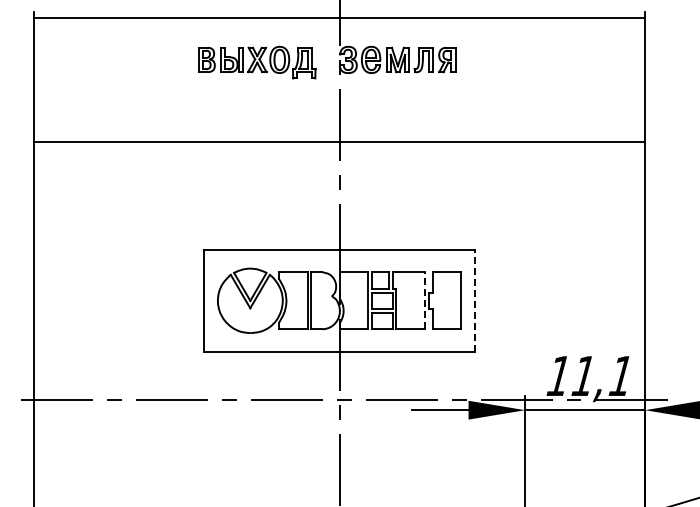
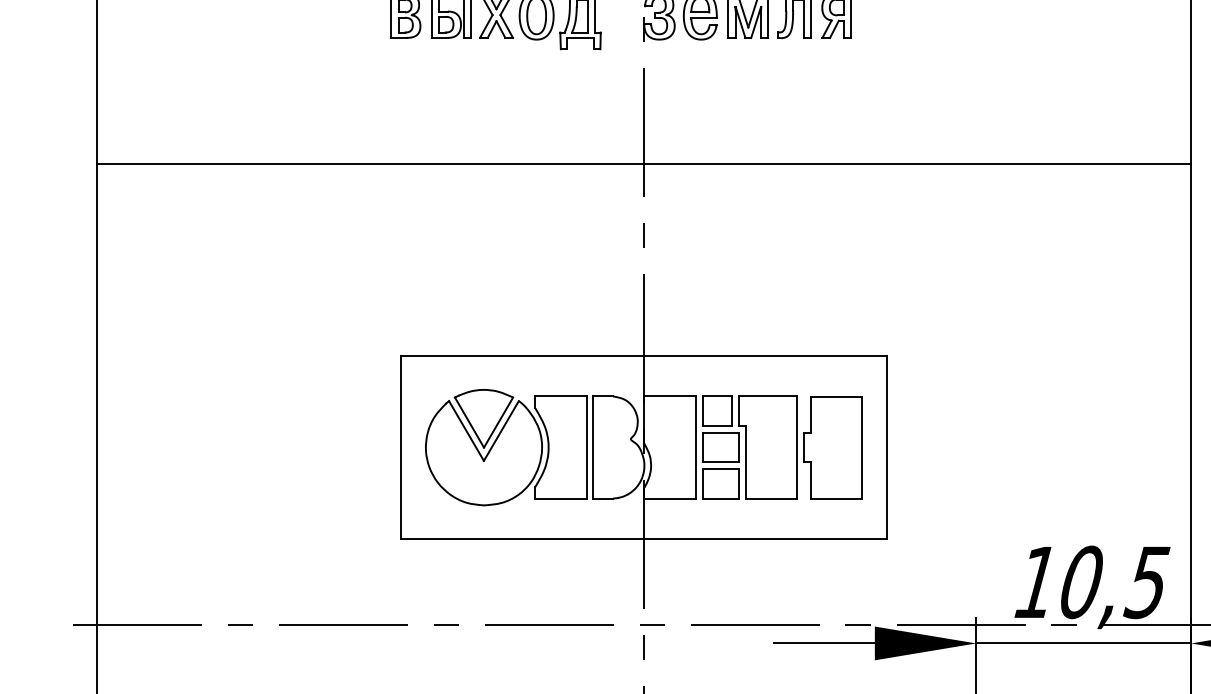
line: (424, 300) -> (795, 446), dashed -> solid
line: (475, 300) -> (887, 446), dashed -> solid
text: (602, 375) -> (1114, 581), 11,1 -> 10,5

